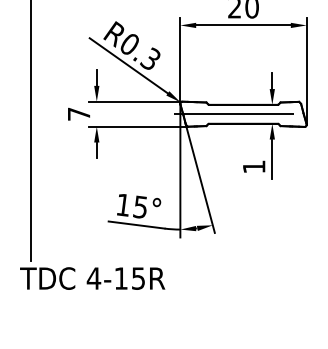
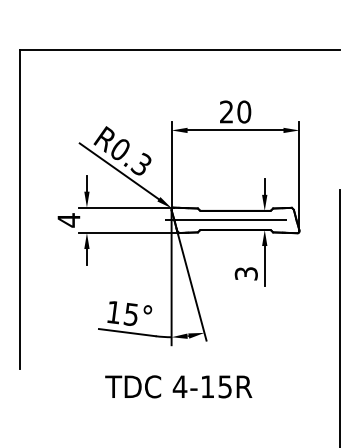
text: (78, 114) -> (68, 220), 7 -> 4
text: (253, 166) -> (245, 273), 1 -> 3
text: (92, 278) -> (178, 386), moved

